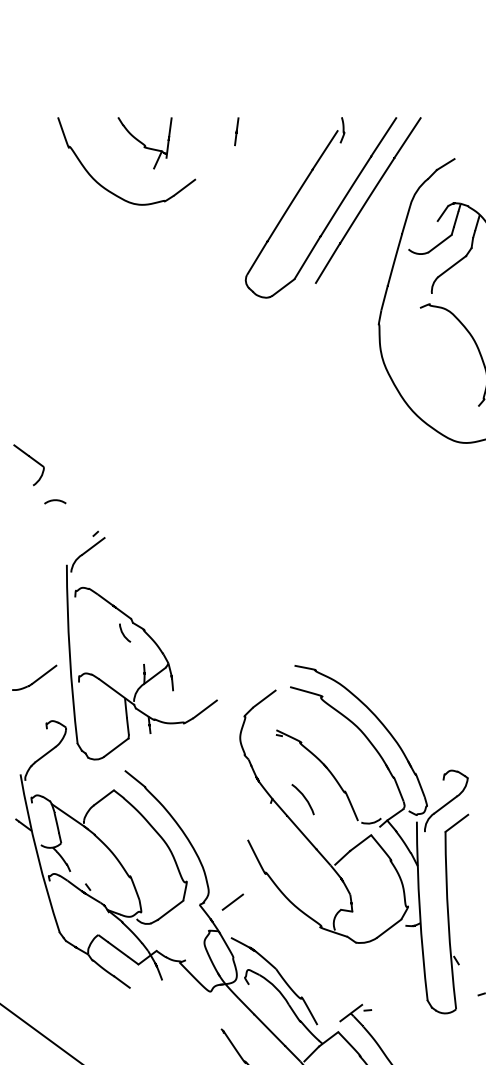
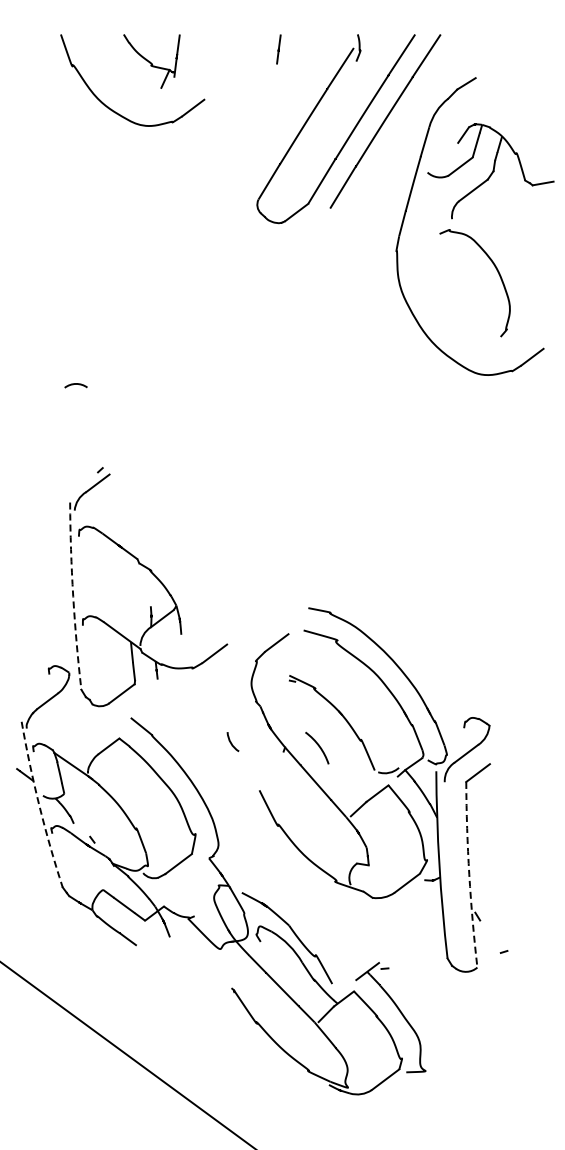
line: (236, 131) -> (278, 49), moved
part: (31, 459) -> (33, 392), removed
arc: (54, 500) -> (75, 384), moved
arc: (123, 632) -> (231, 741), moved
arc: (70, 654) -> (73, 596), solid -> dashed
part: (34, 677) -> (36, 620), removed
arc: (37, 854) -> (39, 805), solid -> dashed
line: (232, 902) -> (243, 855), removed
arc: (448, 920) -> (469, 874), solid -> dashed

